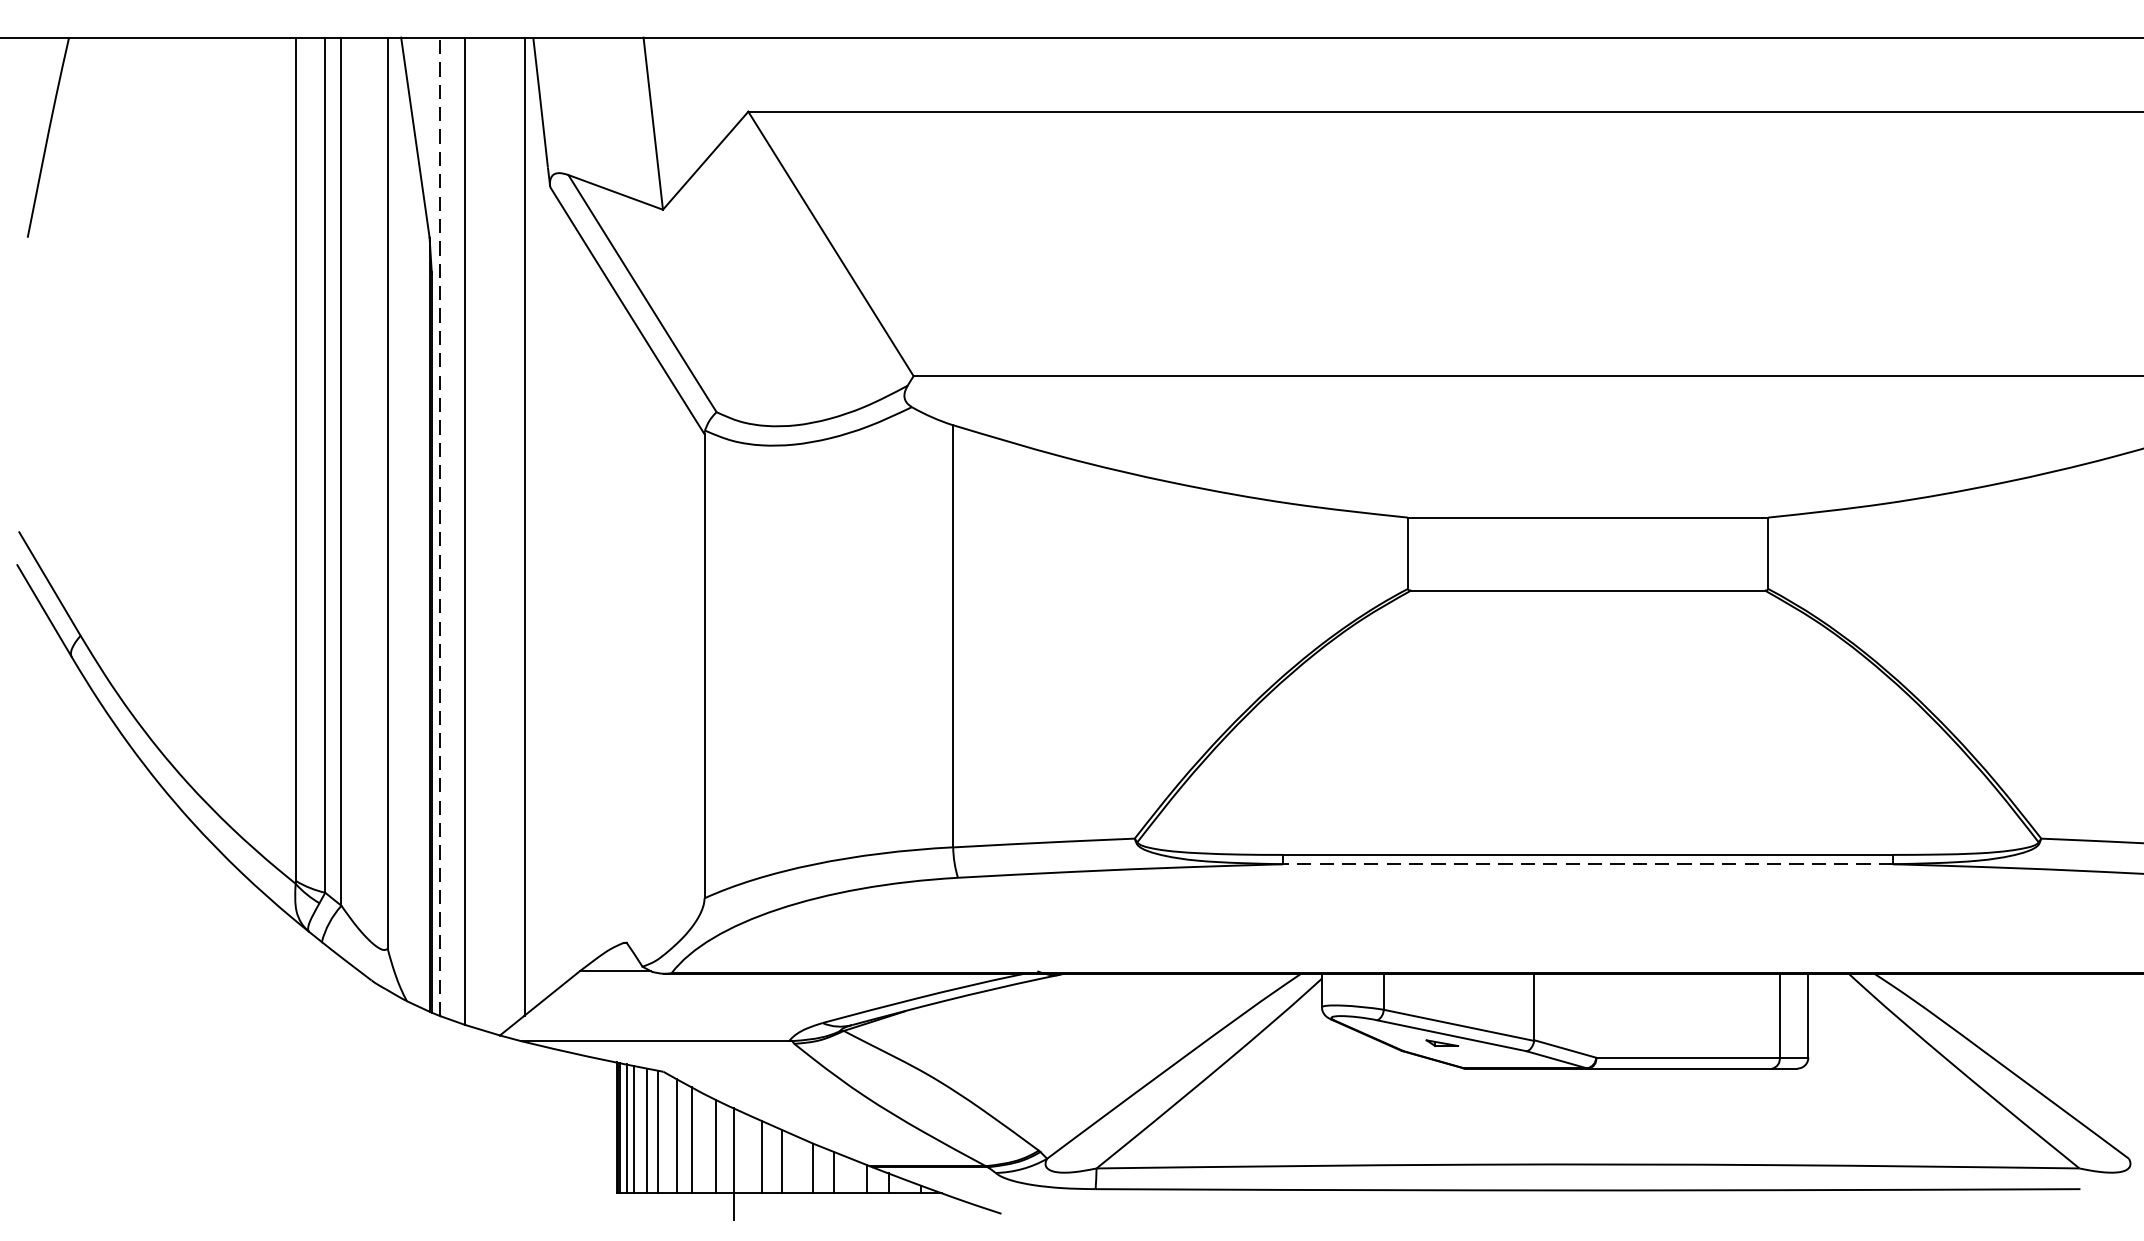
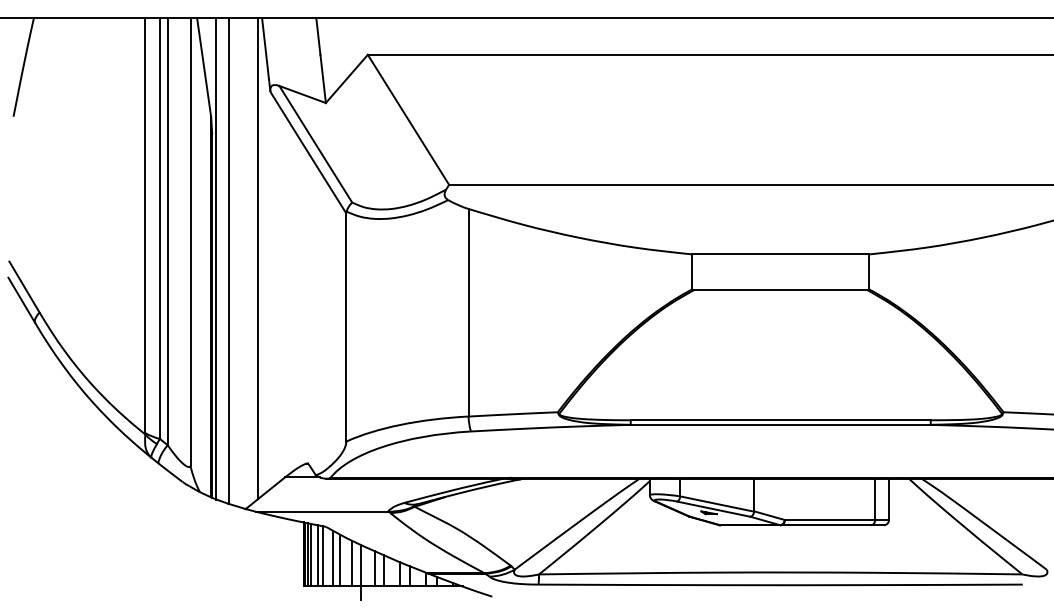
line: (440, 525) -> (216, 258), dashed -> solid
line: (1587, 863) -> (780, 424), dashed -> solid

